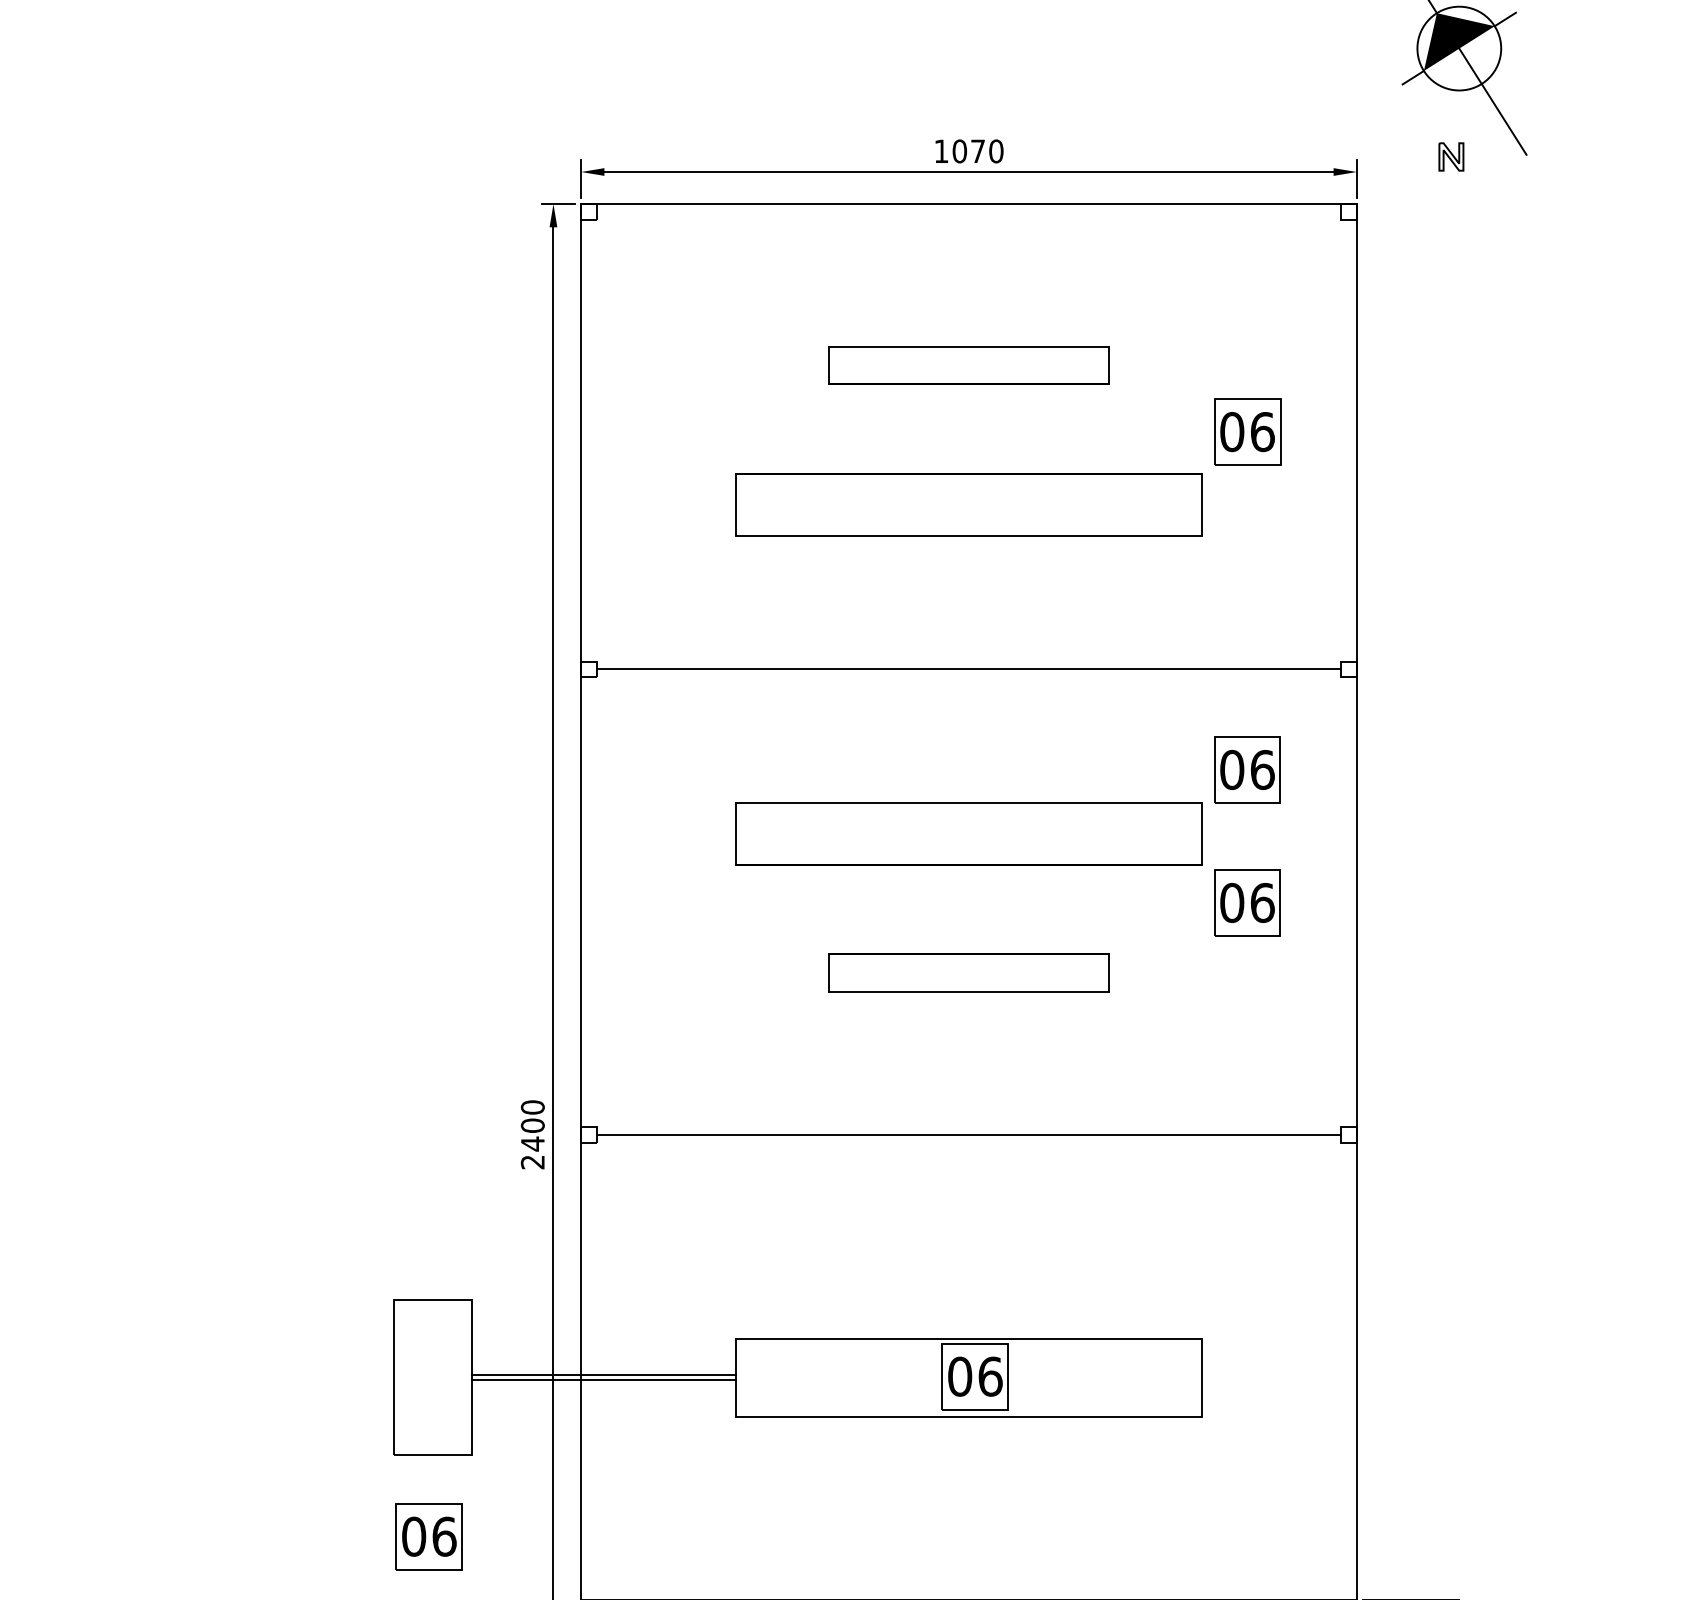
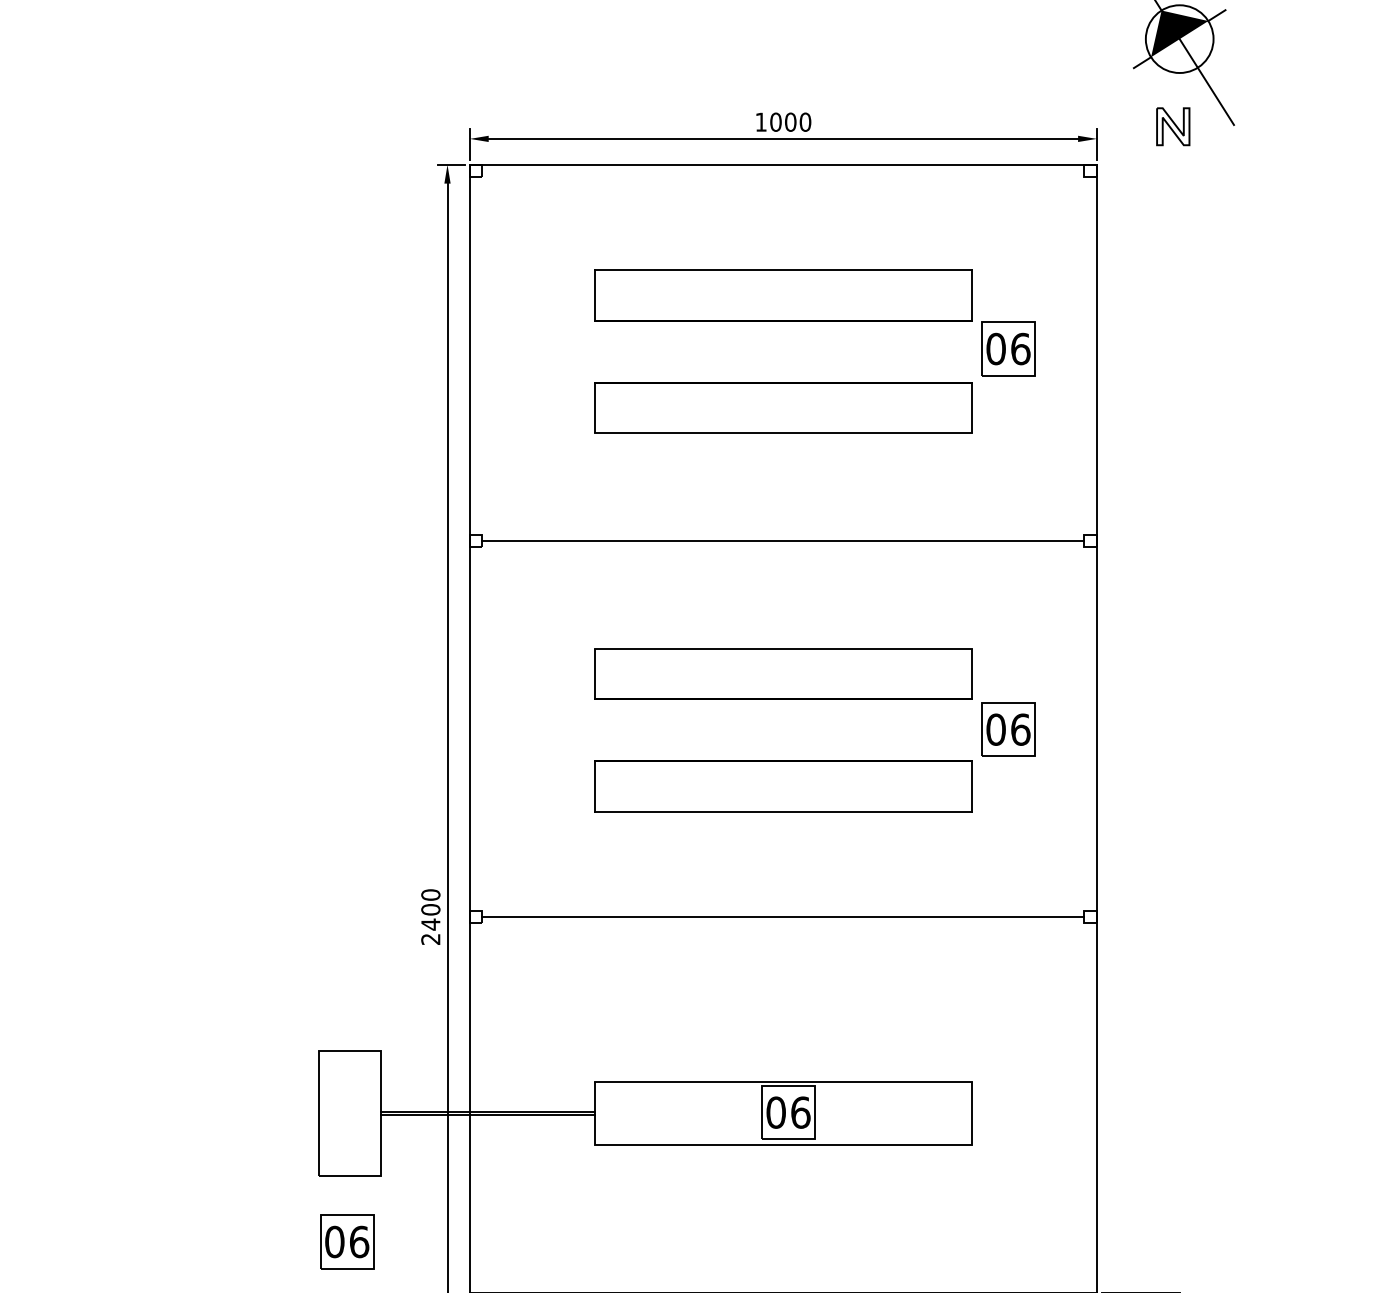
text: (978, 151) -> (791, 122), 1070 -> 1000
part: (1451, 156) -> (1173, 126), size x1.67
part: (968, 365) -> (782, 295), size x1.67
part: (1247, 769) -> (1008, 621), removed
part: (968, 972) -> (782, 785), size x1.67

